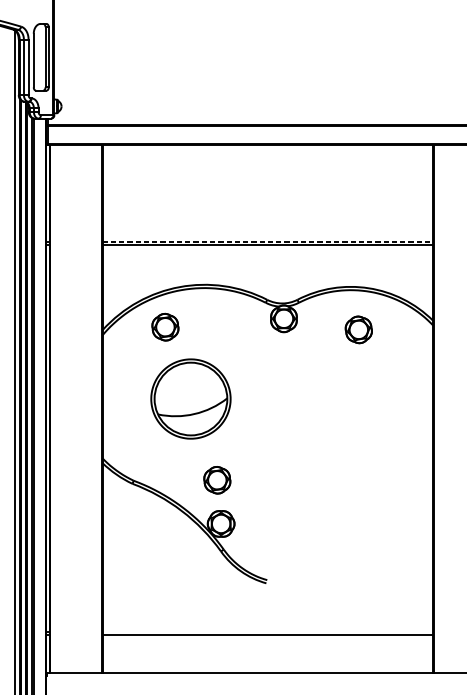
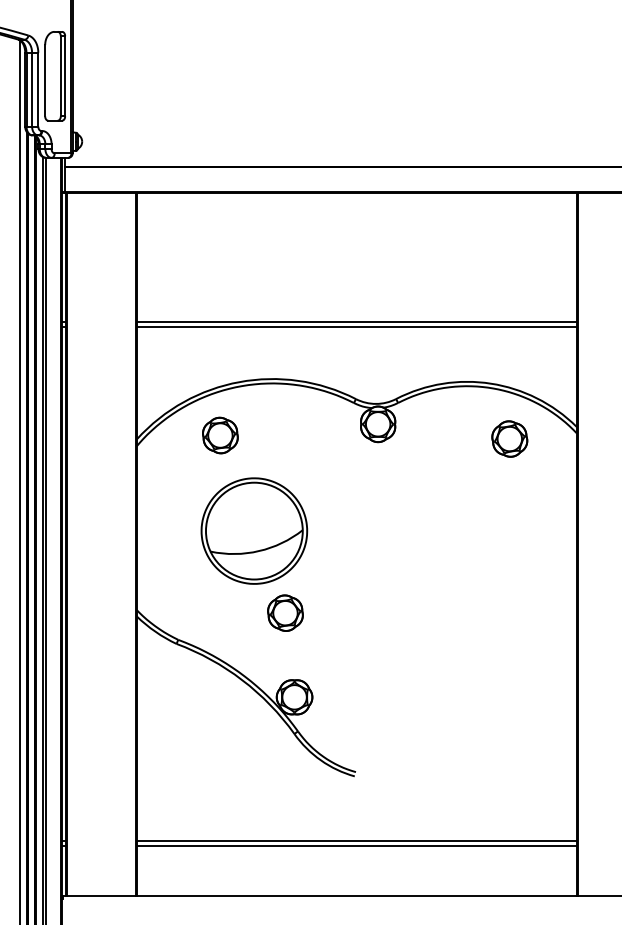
line: (268, 242) -> (357, 322), dashed -> solid
part: (358, 329) -> (509, 438), moved
part: (217, 479) -> (285, 612), moved
line: (267, 632) -> (356, 841), added

